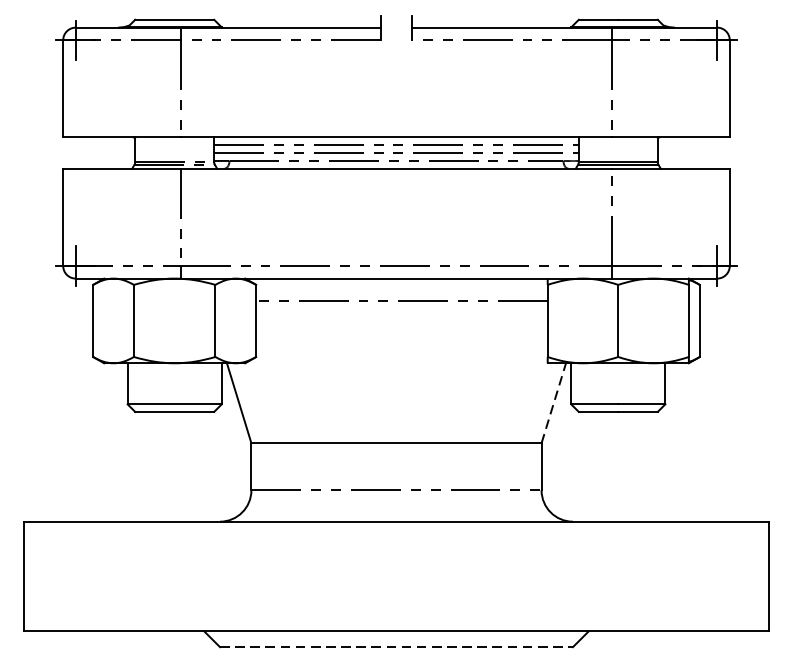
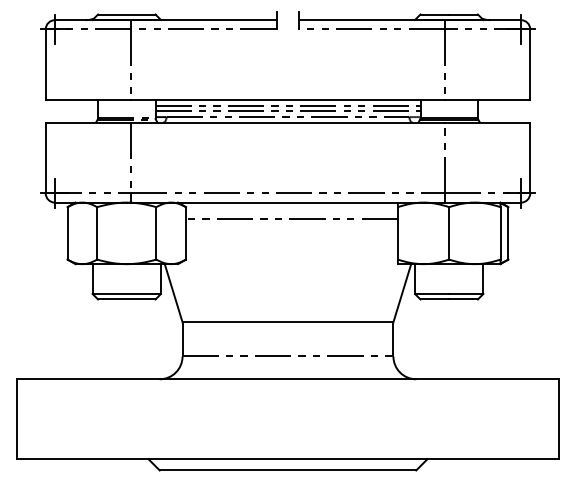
line: (554, 402) -> (402, 292), dashed -> solid
line: (397, 647) -> (288, 470), dashed -> solid

